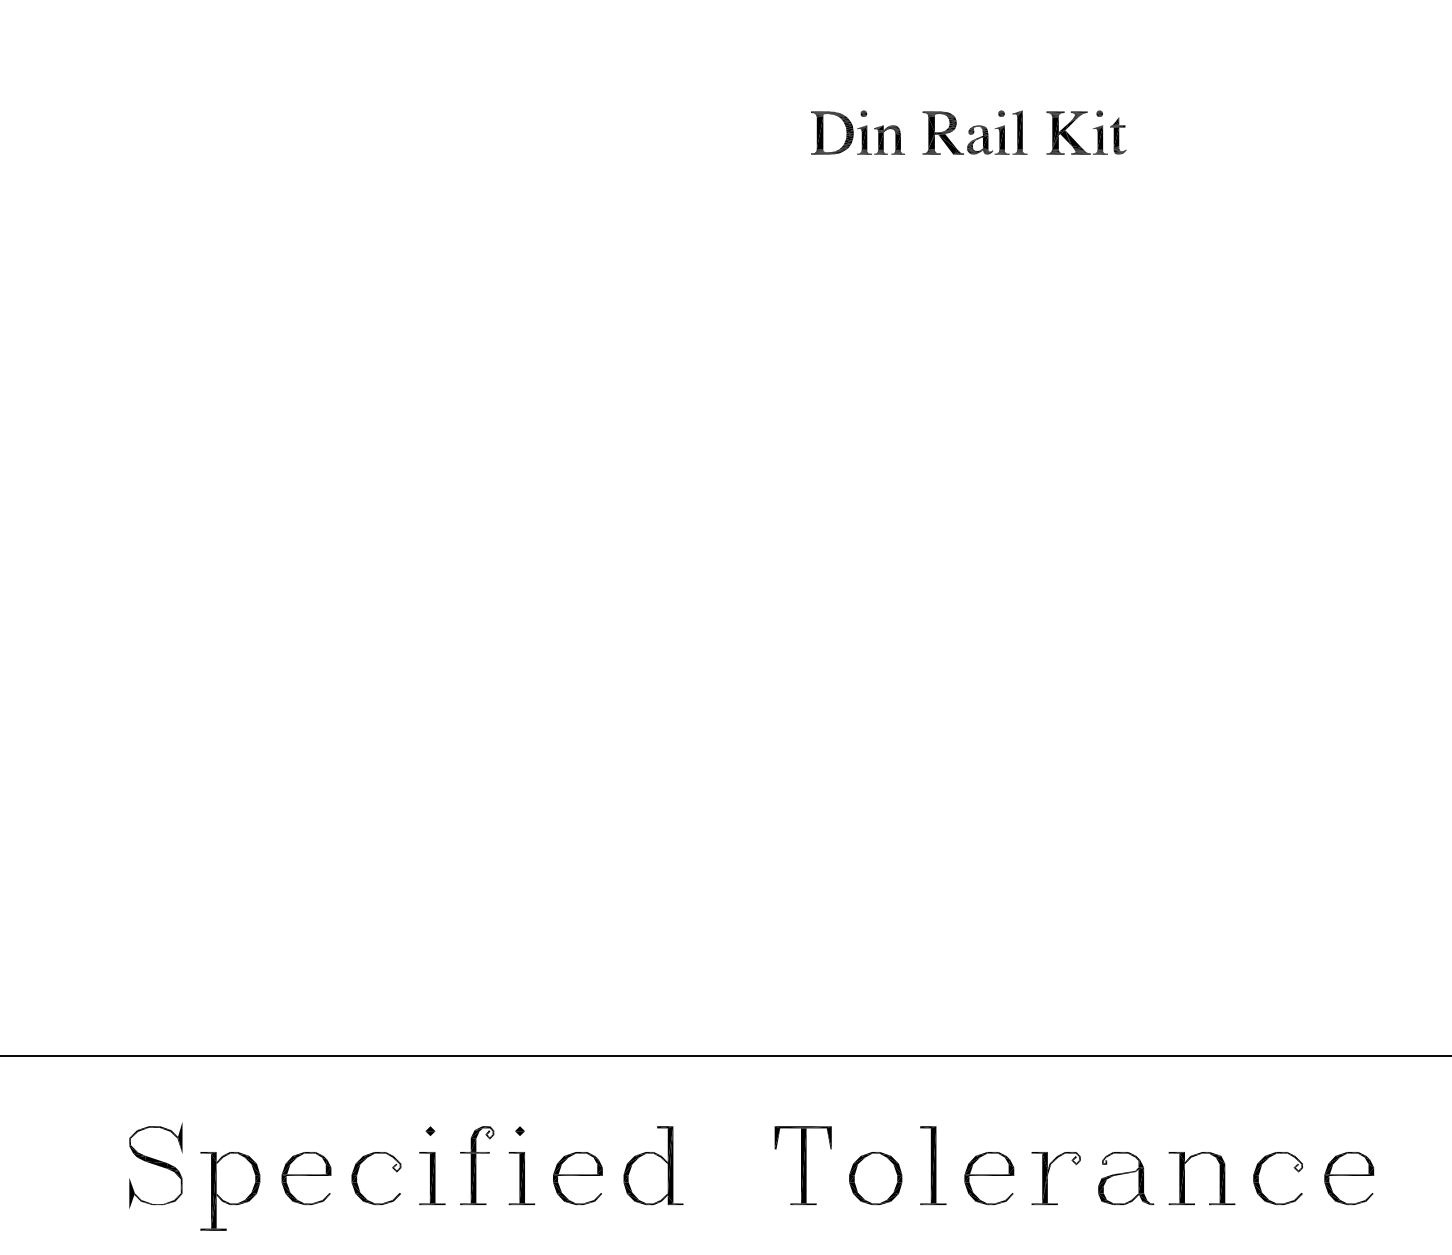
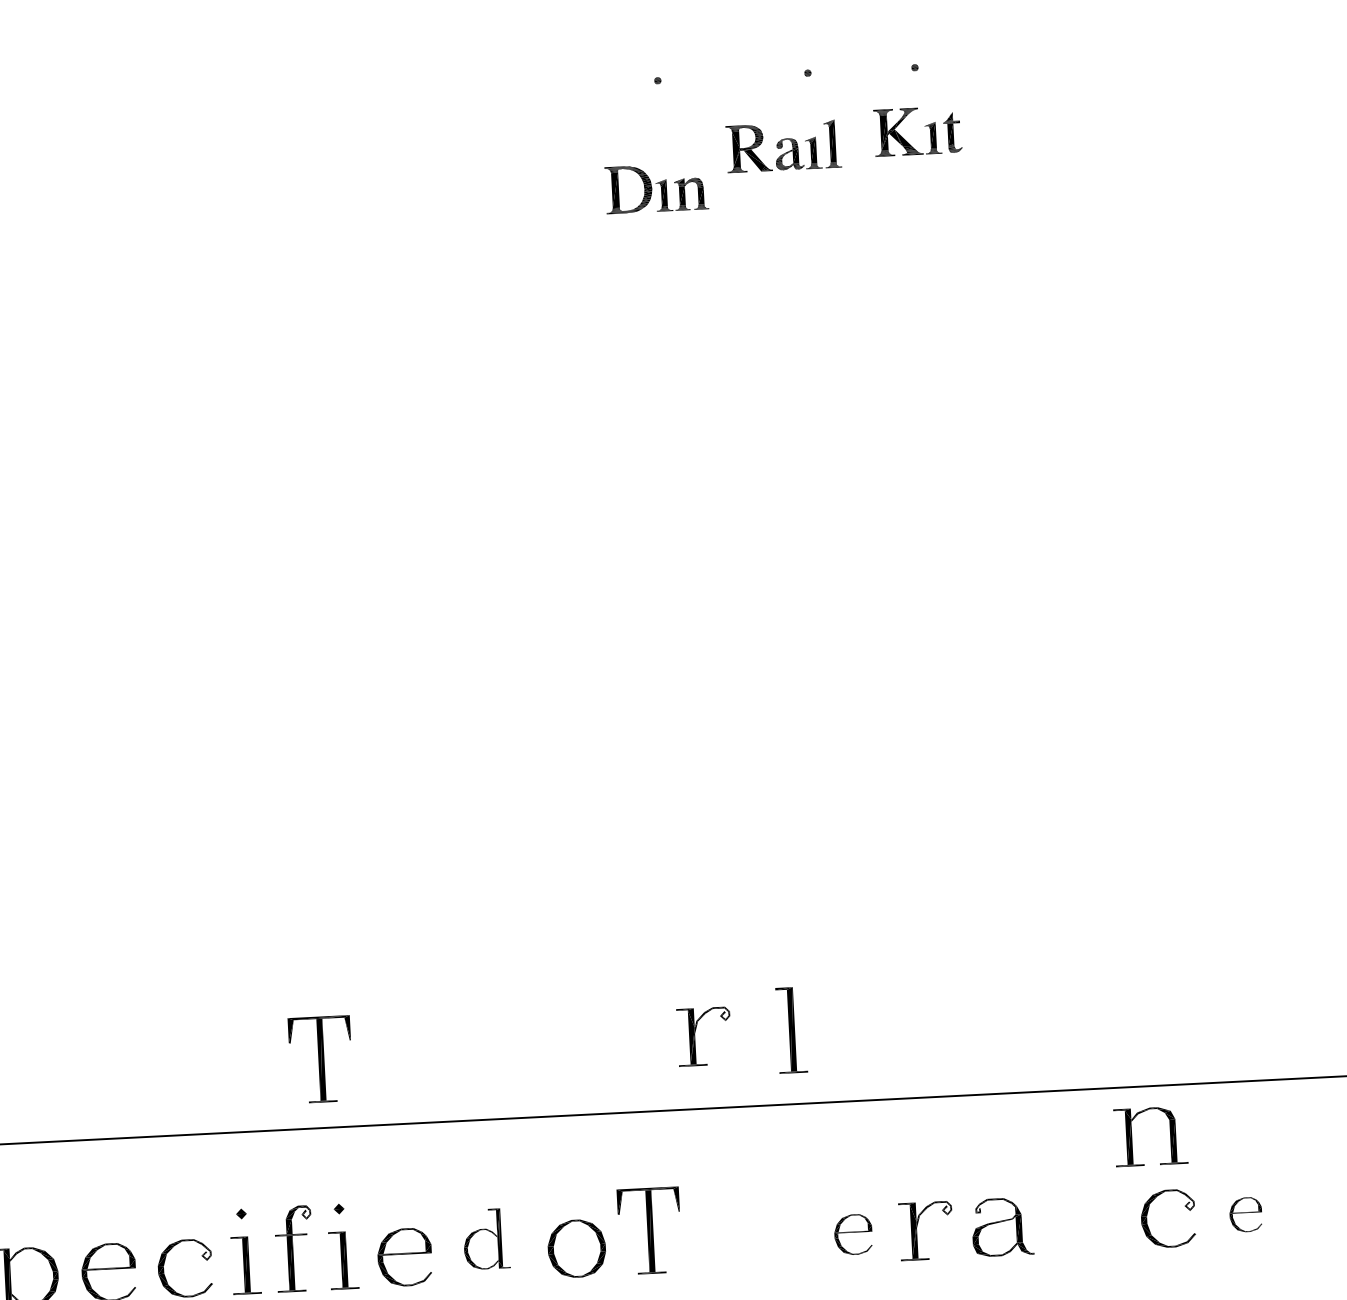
part: (1093, 128) -> (925, 125), moved
part: (857, 132) -> (656, 187), moved
part: (974, 132) -> (783, 146), moved
part: (853, 990) -> (694, 1037), added
part: (509, 993) -> (320, 1059), added
part: (653, 1165) -> (486, 1239), size x0.7
part: (933, 1165) -> (791, 1030), moved
part: (875, 1178) -> (576, 1248), moved
part: (989, 1178) -> (853, 1234), size x0.7
part: (1184, 1178) -> (1131, 1137), moved
part: (1349, 1178) -> (1246, 1214), size x0.6

